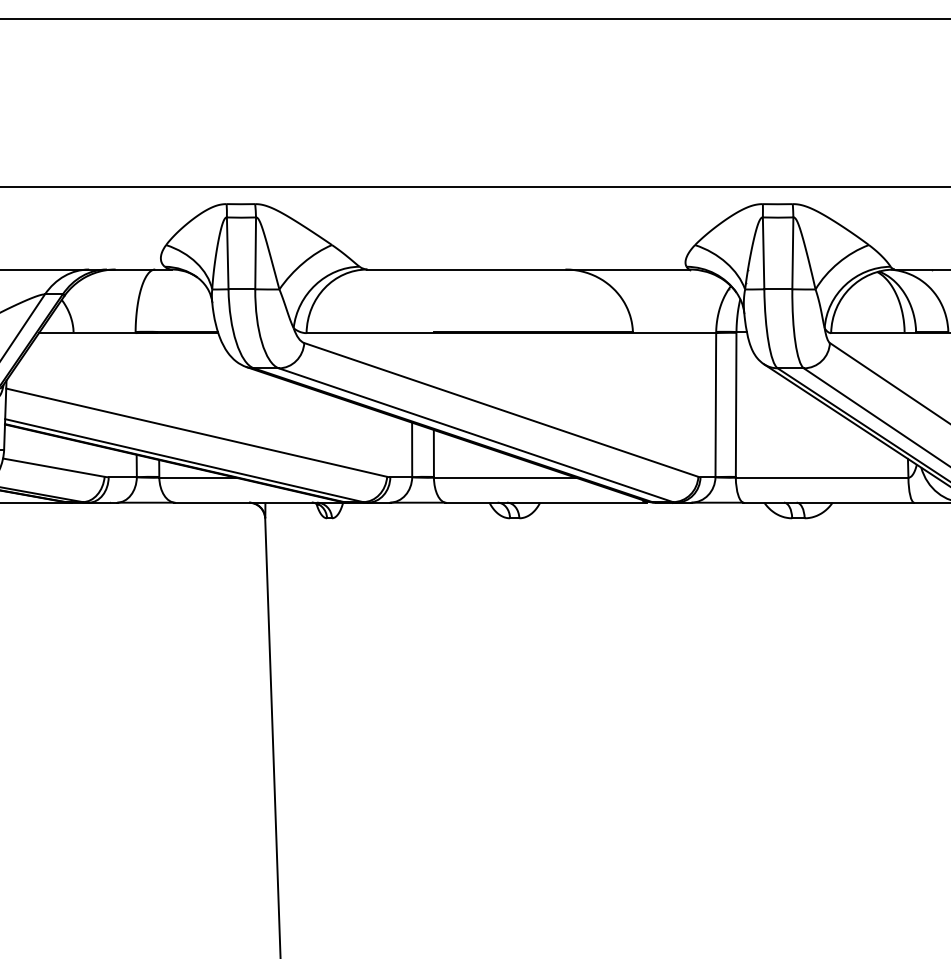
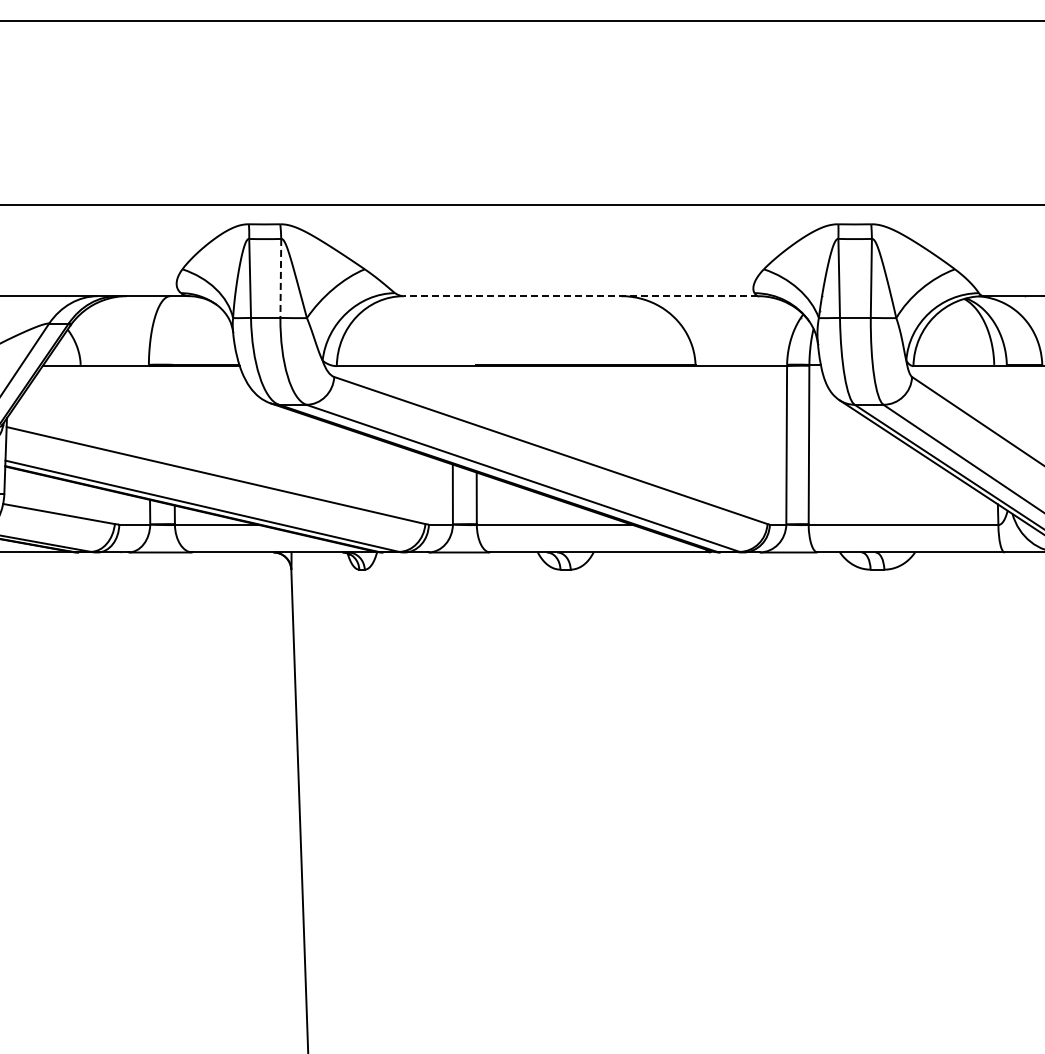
line: (255, 253) -> (280, 278), solid -> dashed
line: (528, 269) -> (580, 296), solid -> dashed

